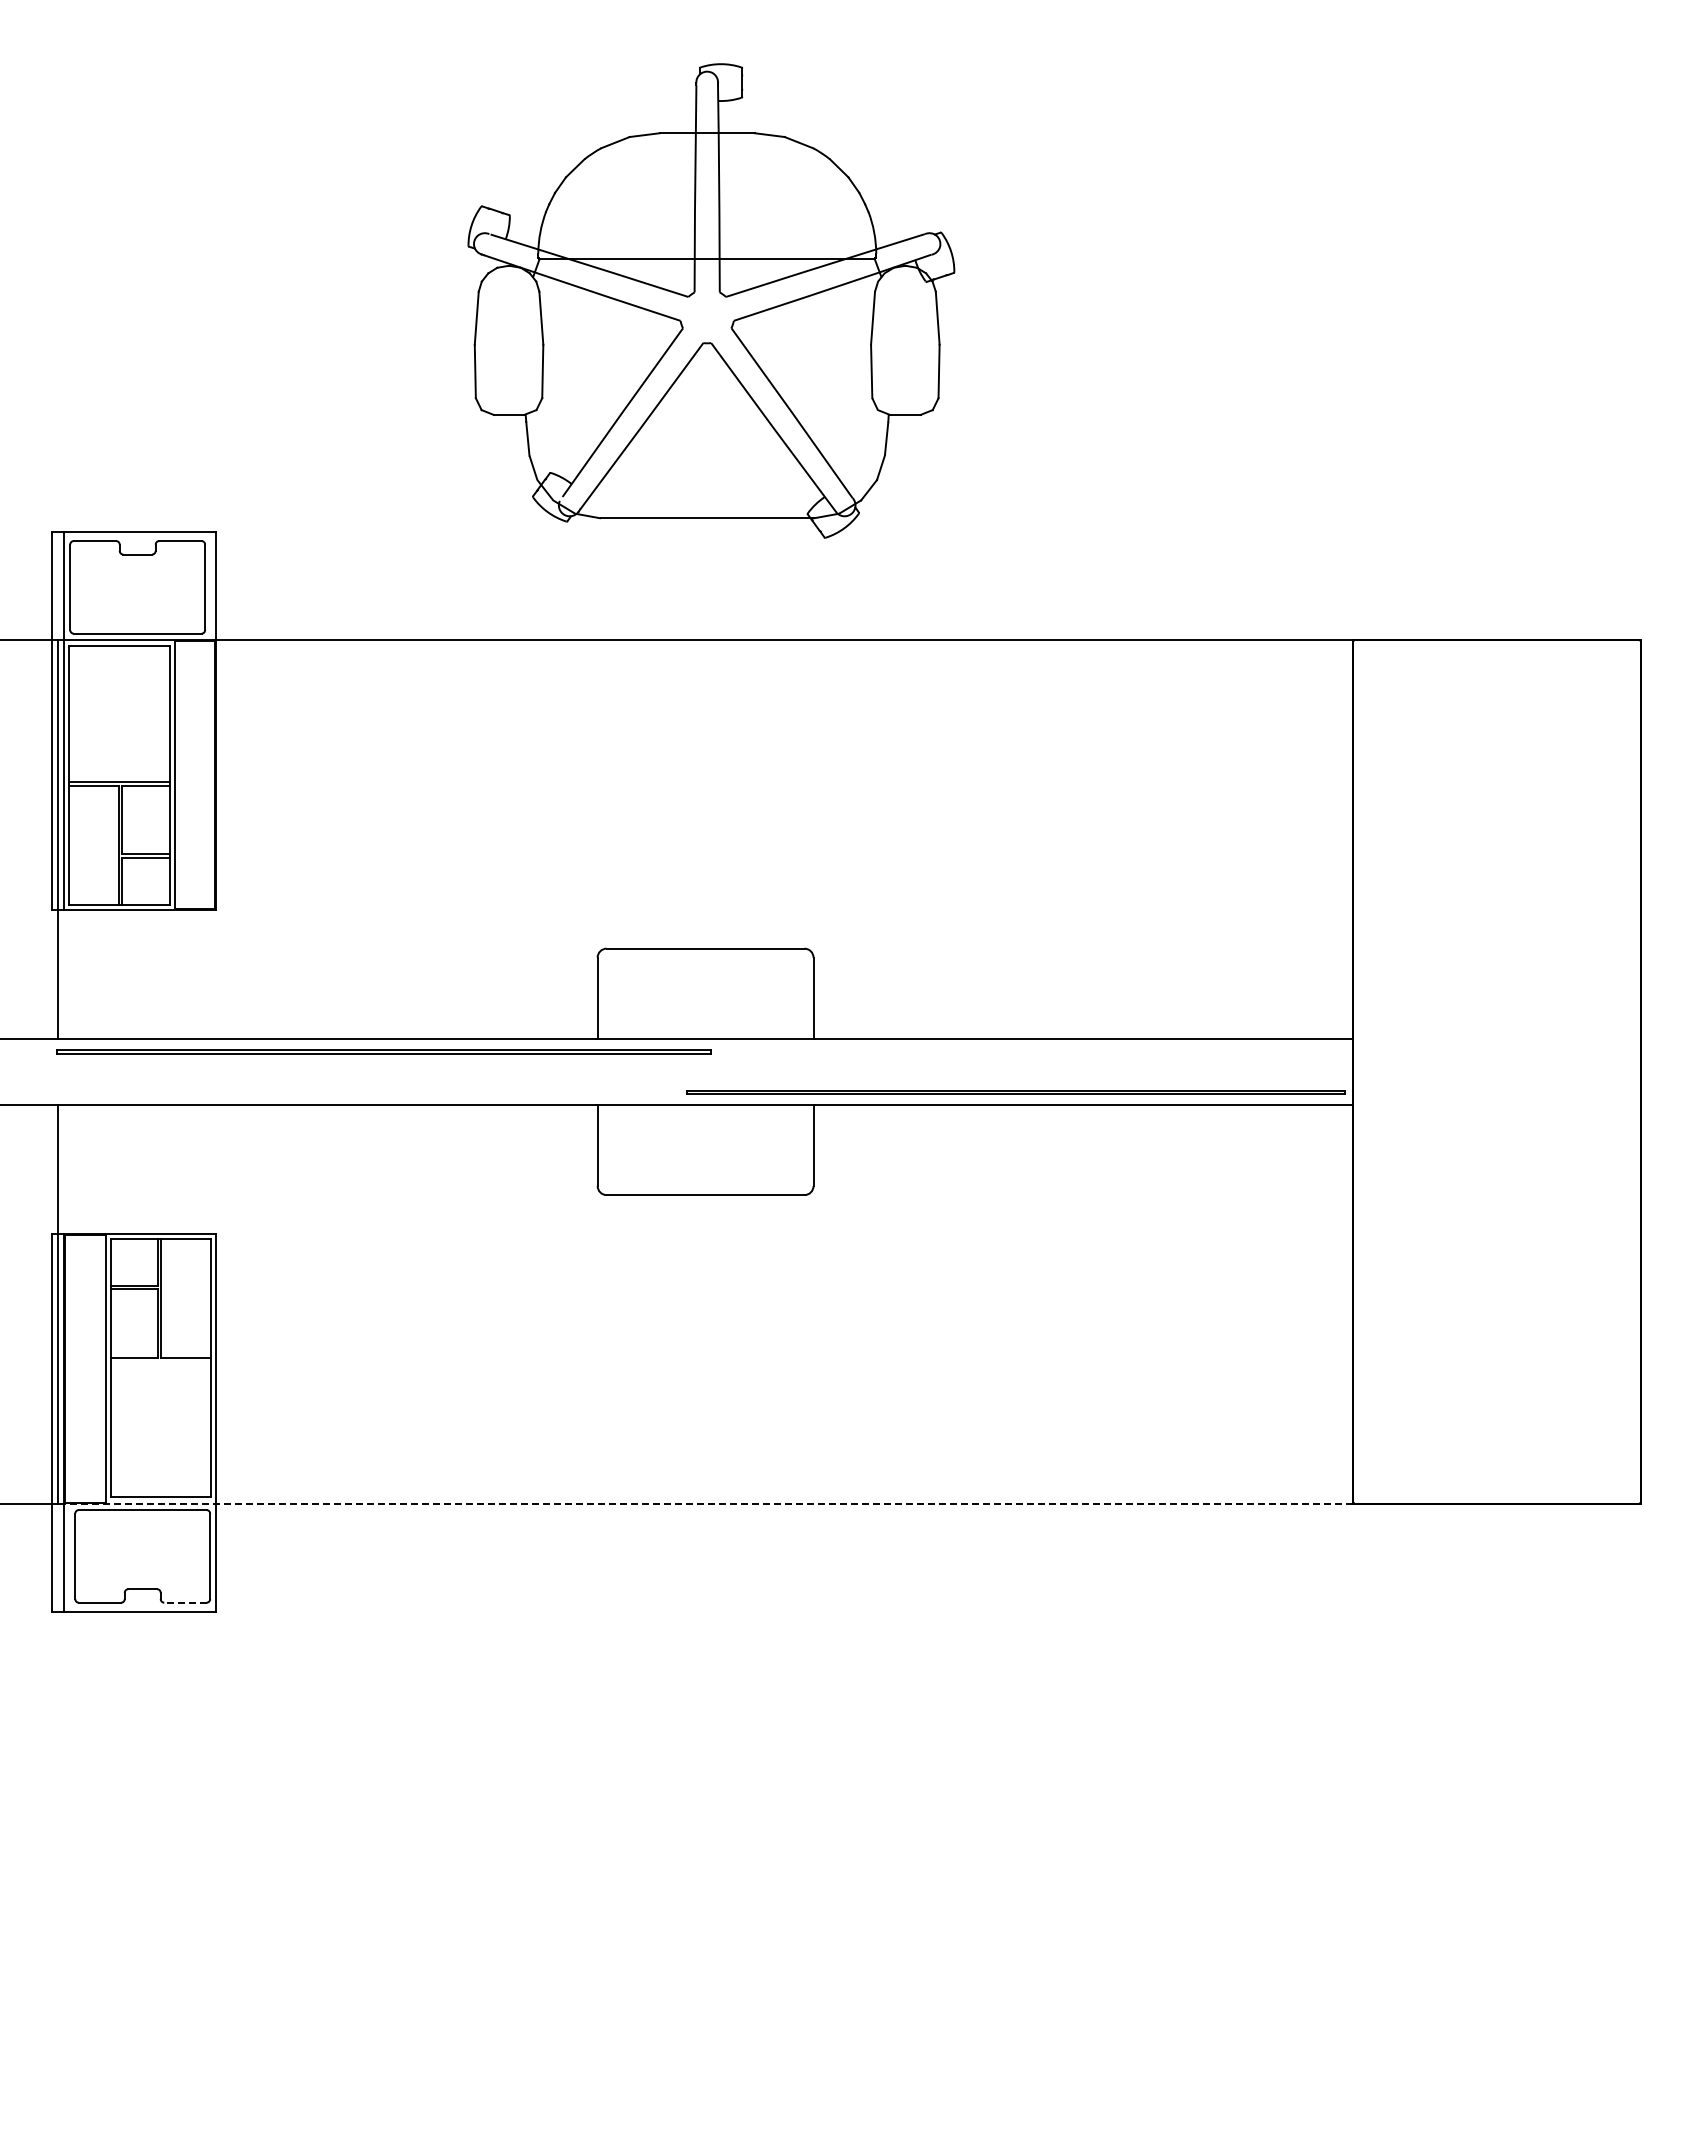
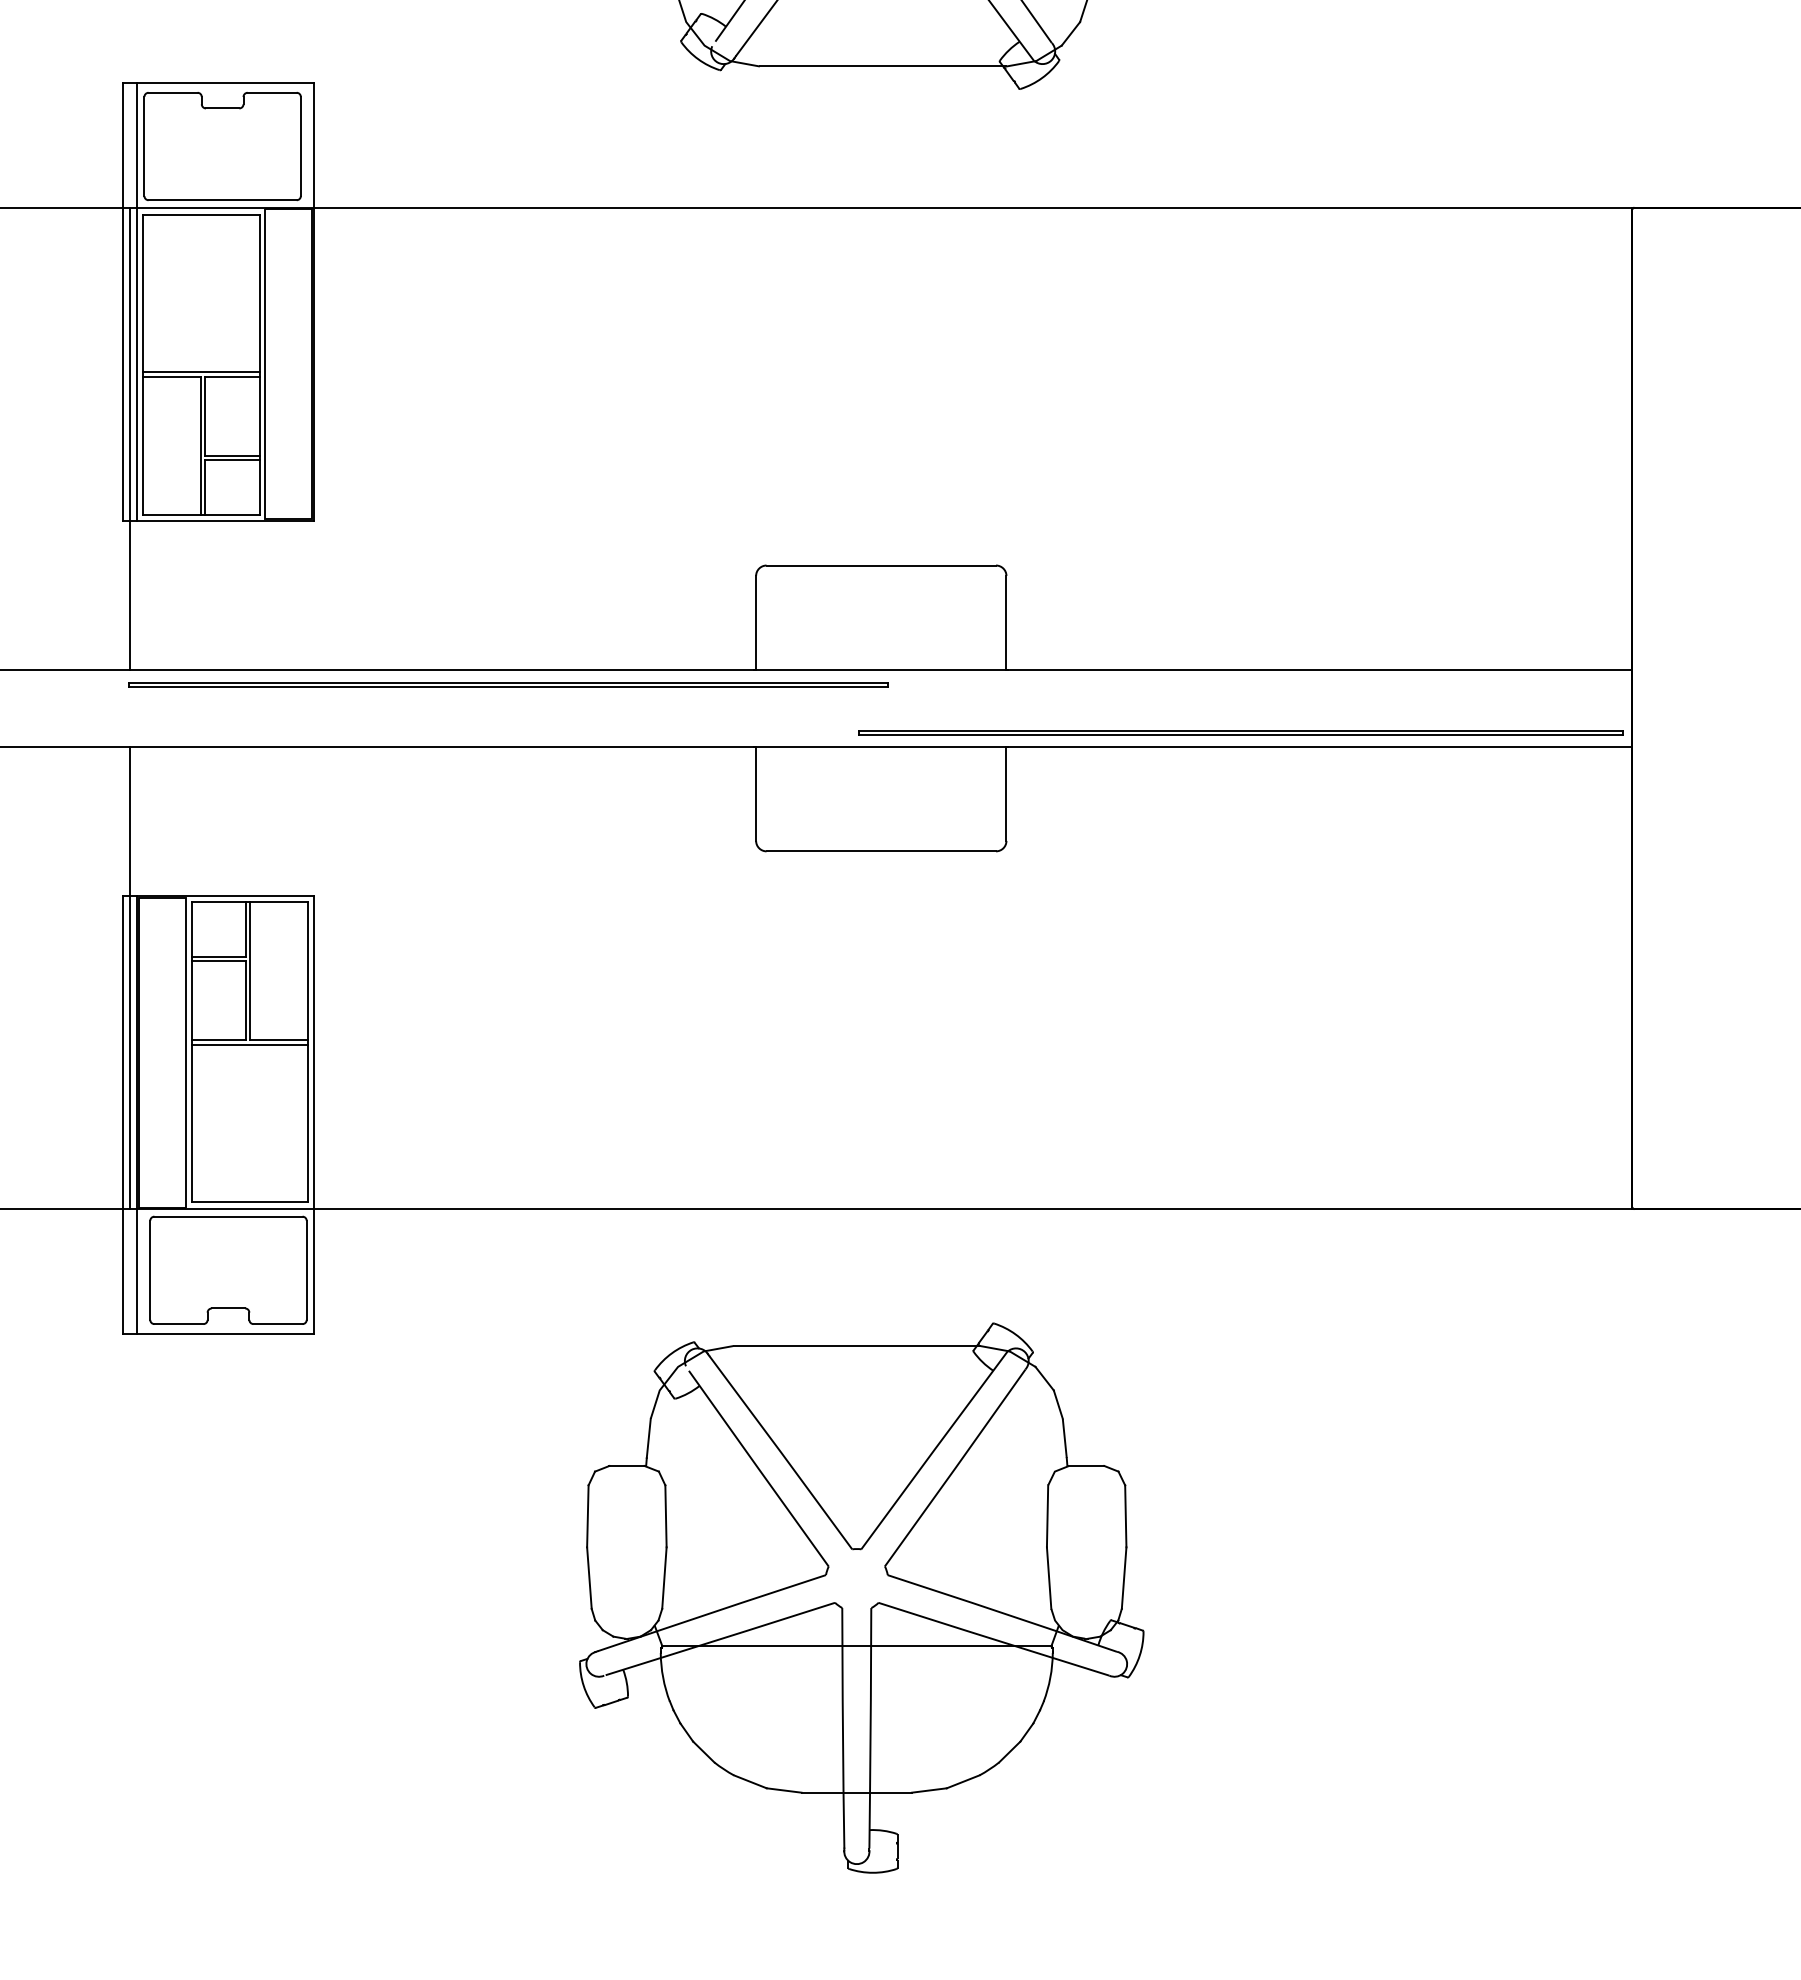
line: (160, 1361) -> (249, 1044), added
line: (705, 1503) -> (881, 1209), dashed -> solid
line: (184, 1602) -> (276, 1323), dashed -> solid
part: (688, 1838) -> (861, 1597), added

